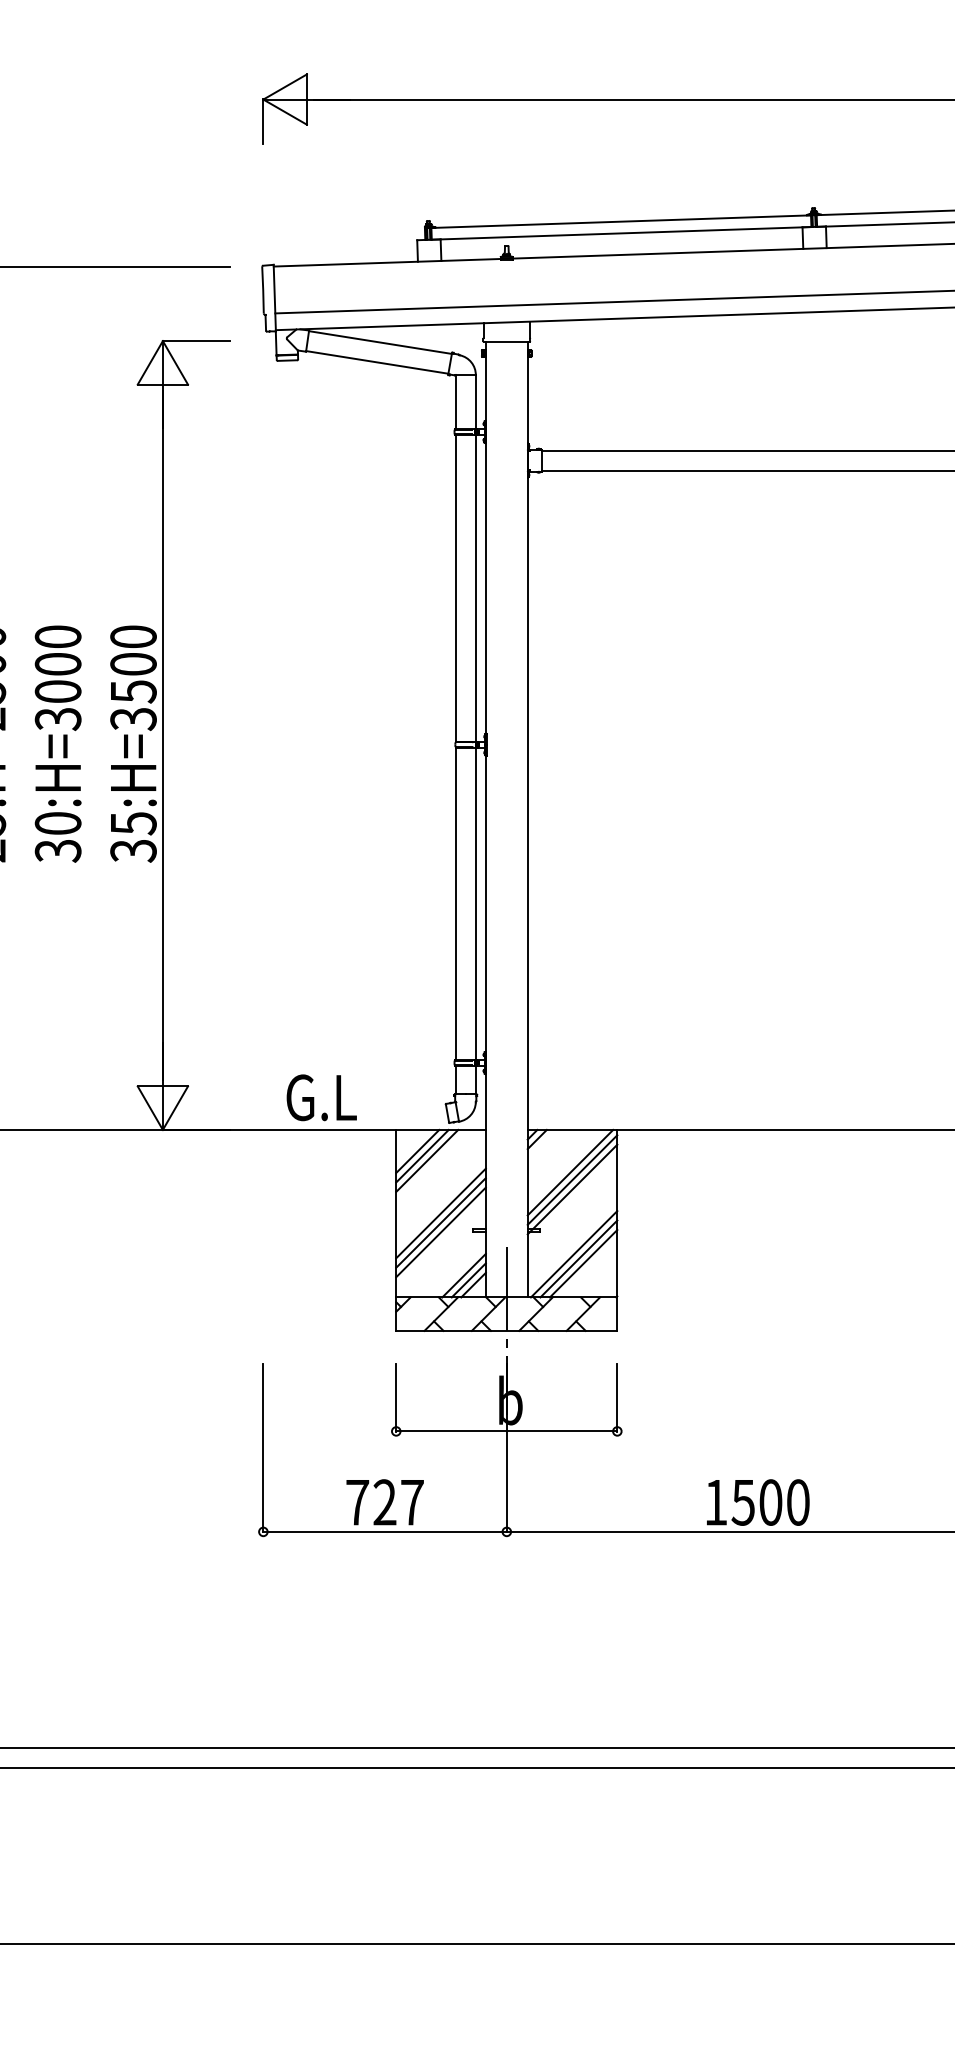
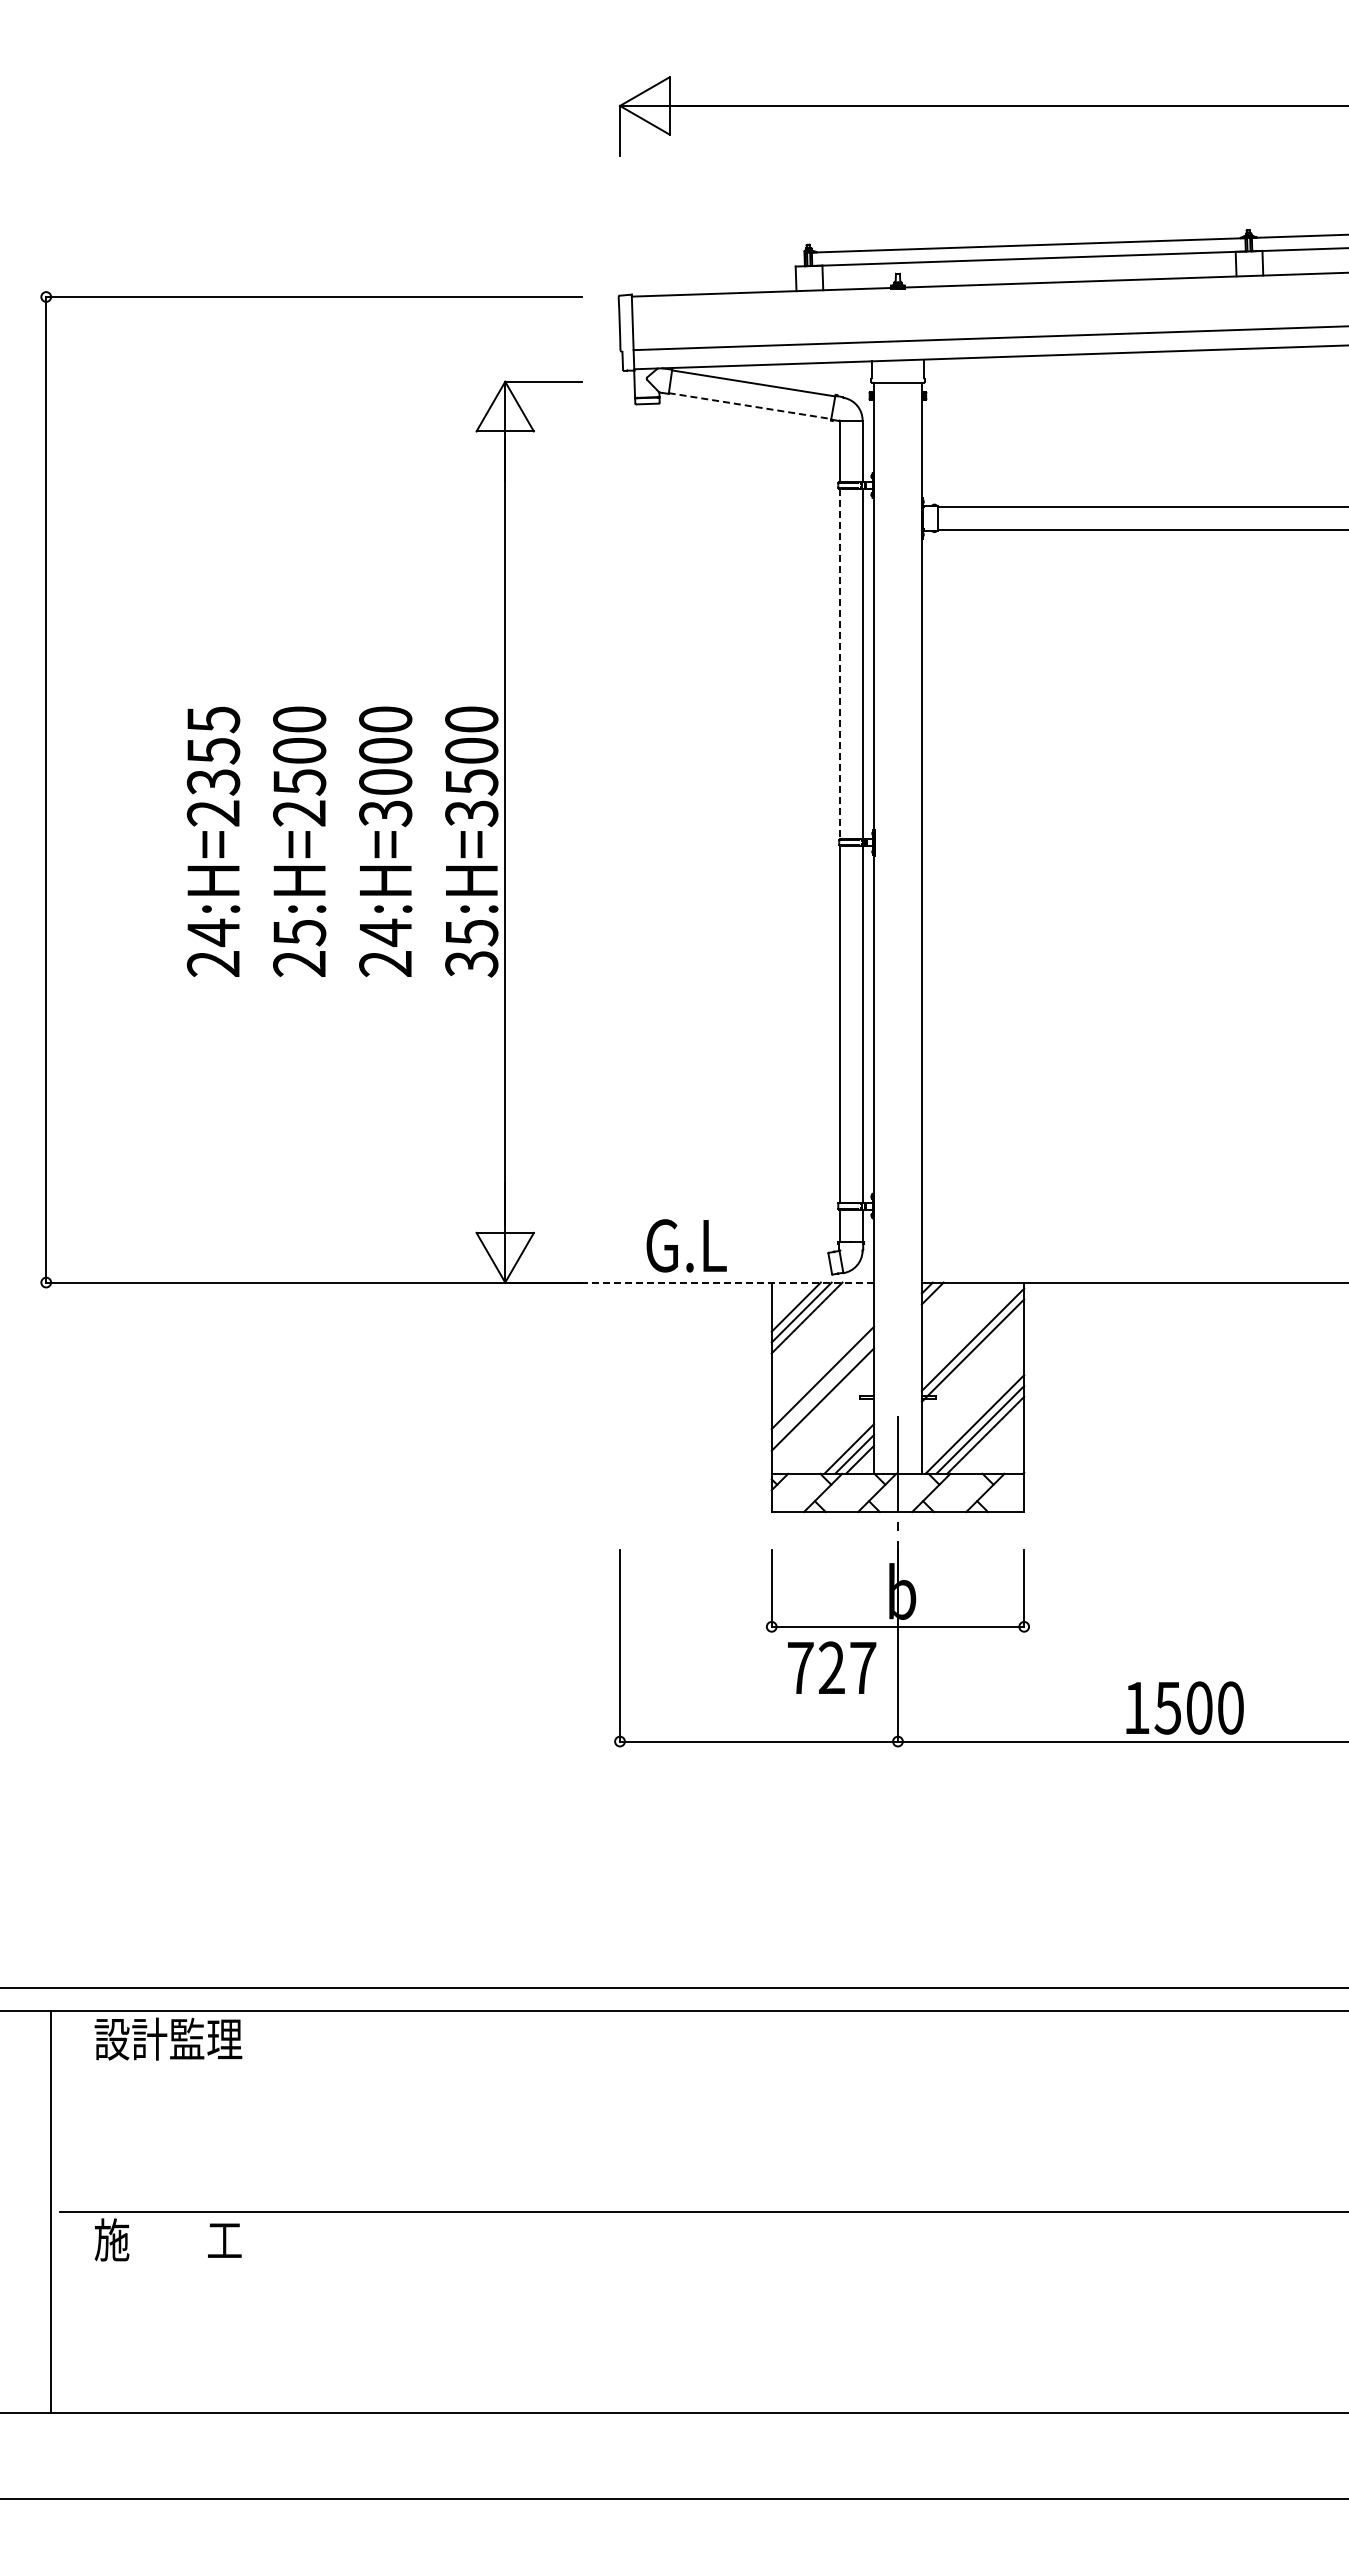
line: (377, 362) -> (750, 406), solid -> dashed
line: (455, 588) -> (839, 664), solid -> dashed
text: (58, 836) -> (385, 947), 30:H=3000 -> 24:H=3000
line: (352, 1129) -> (721, 1282), solid -> dashed
line: (570, 1172) -> (970, 1331), removed
line: (440, 1222) -> (822, 1388), removed
text: (385, 1502) -> (832, 1667), moved

